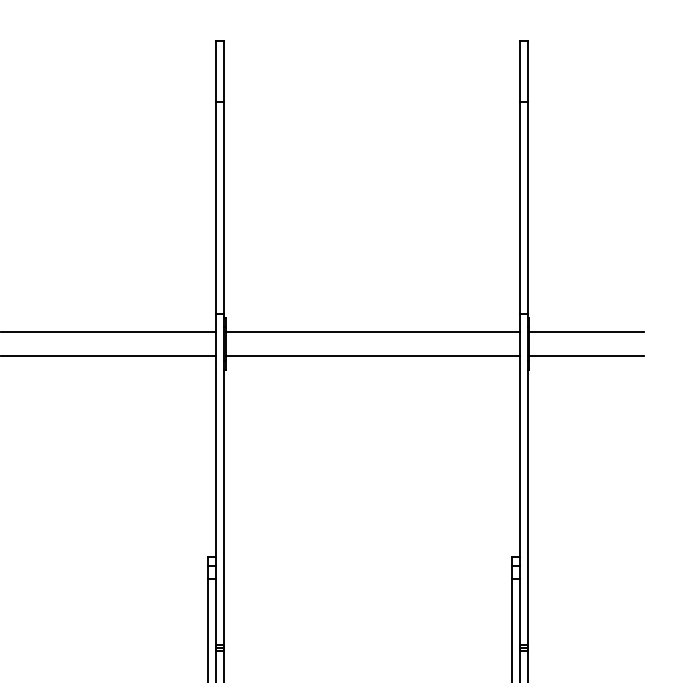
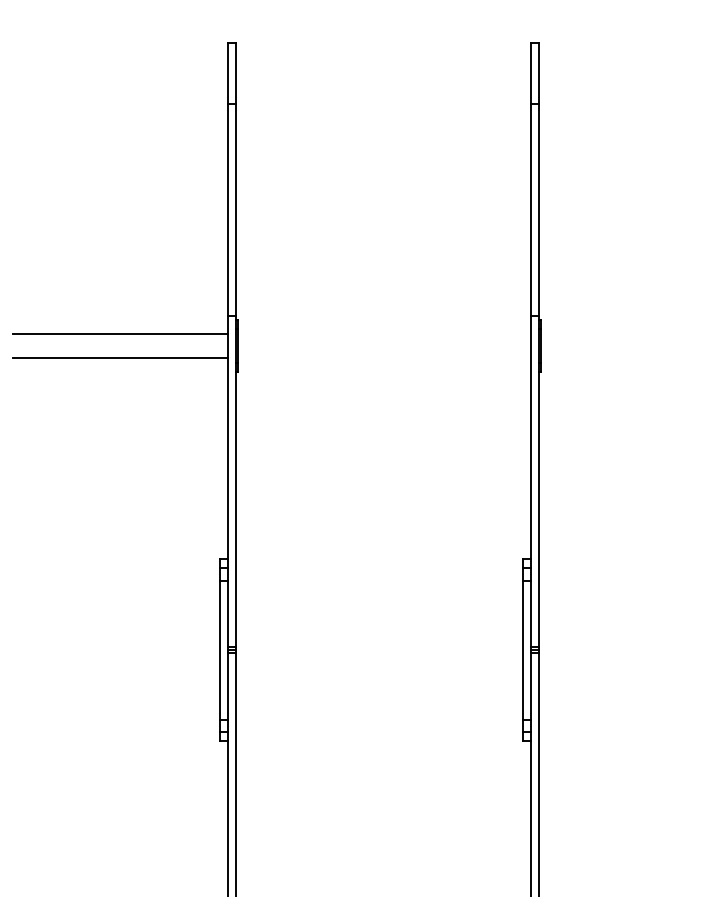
line: (372, 332) -> (384, 334), removed
line: (586, 332) -> (598, 334), removed
line: (372, 356) -> (384, 358), removed
line: (586, 356) -> (598, 358), removed

